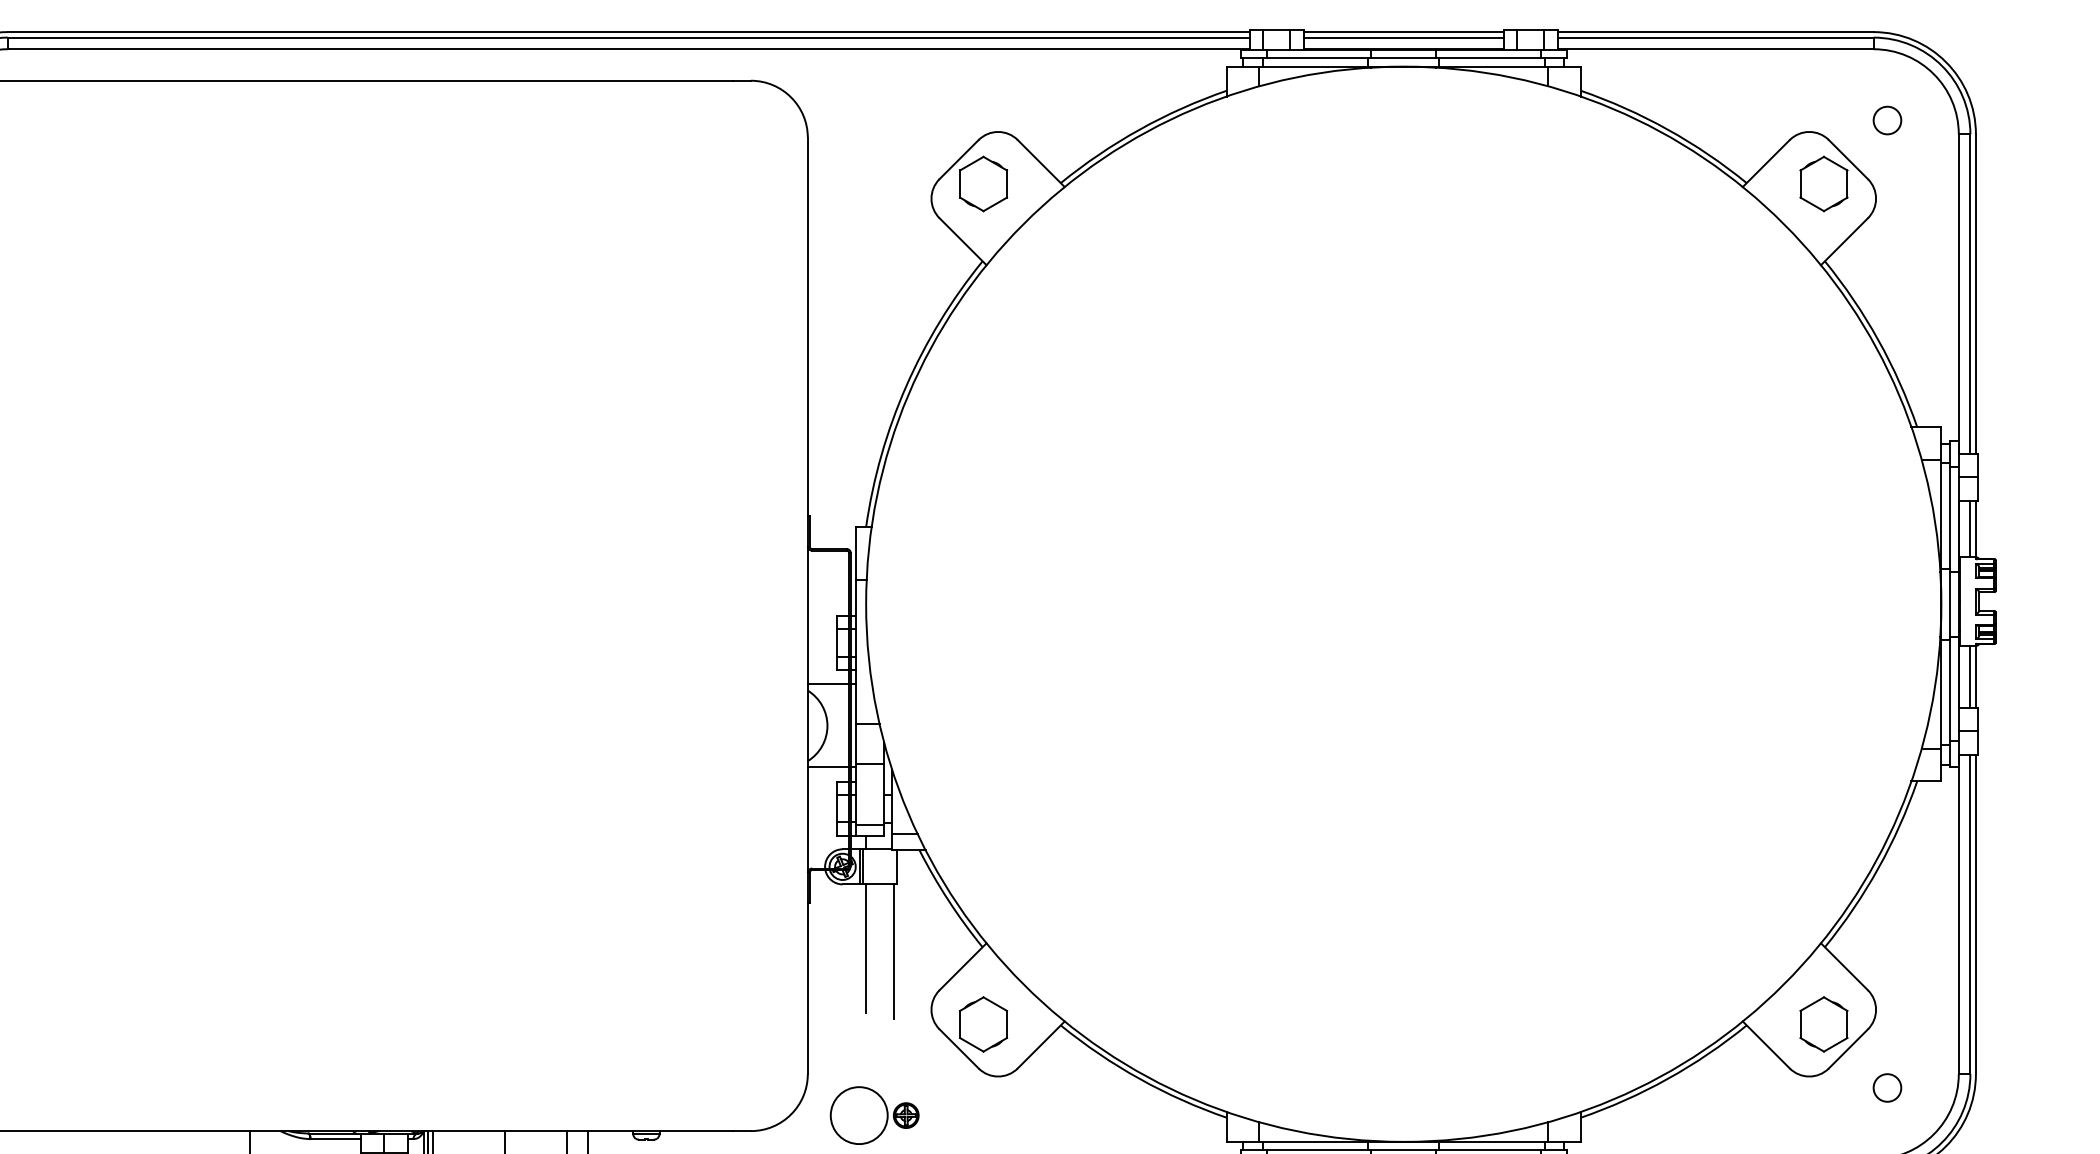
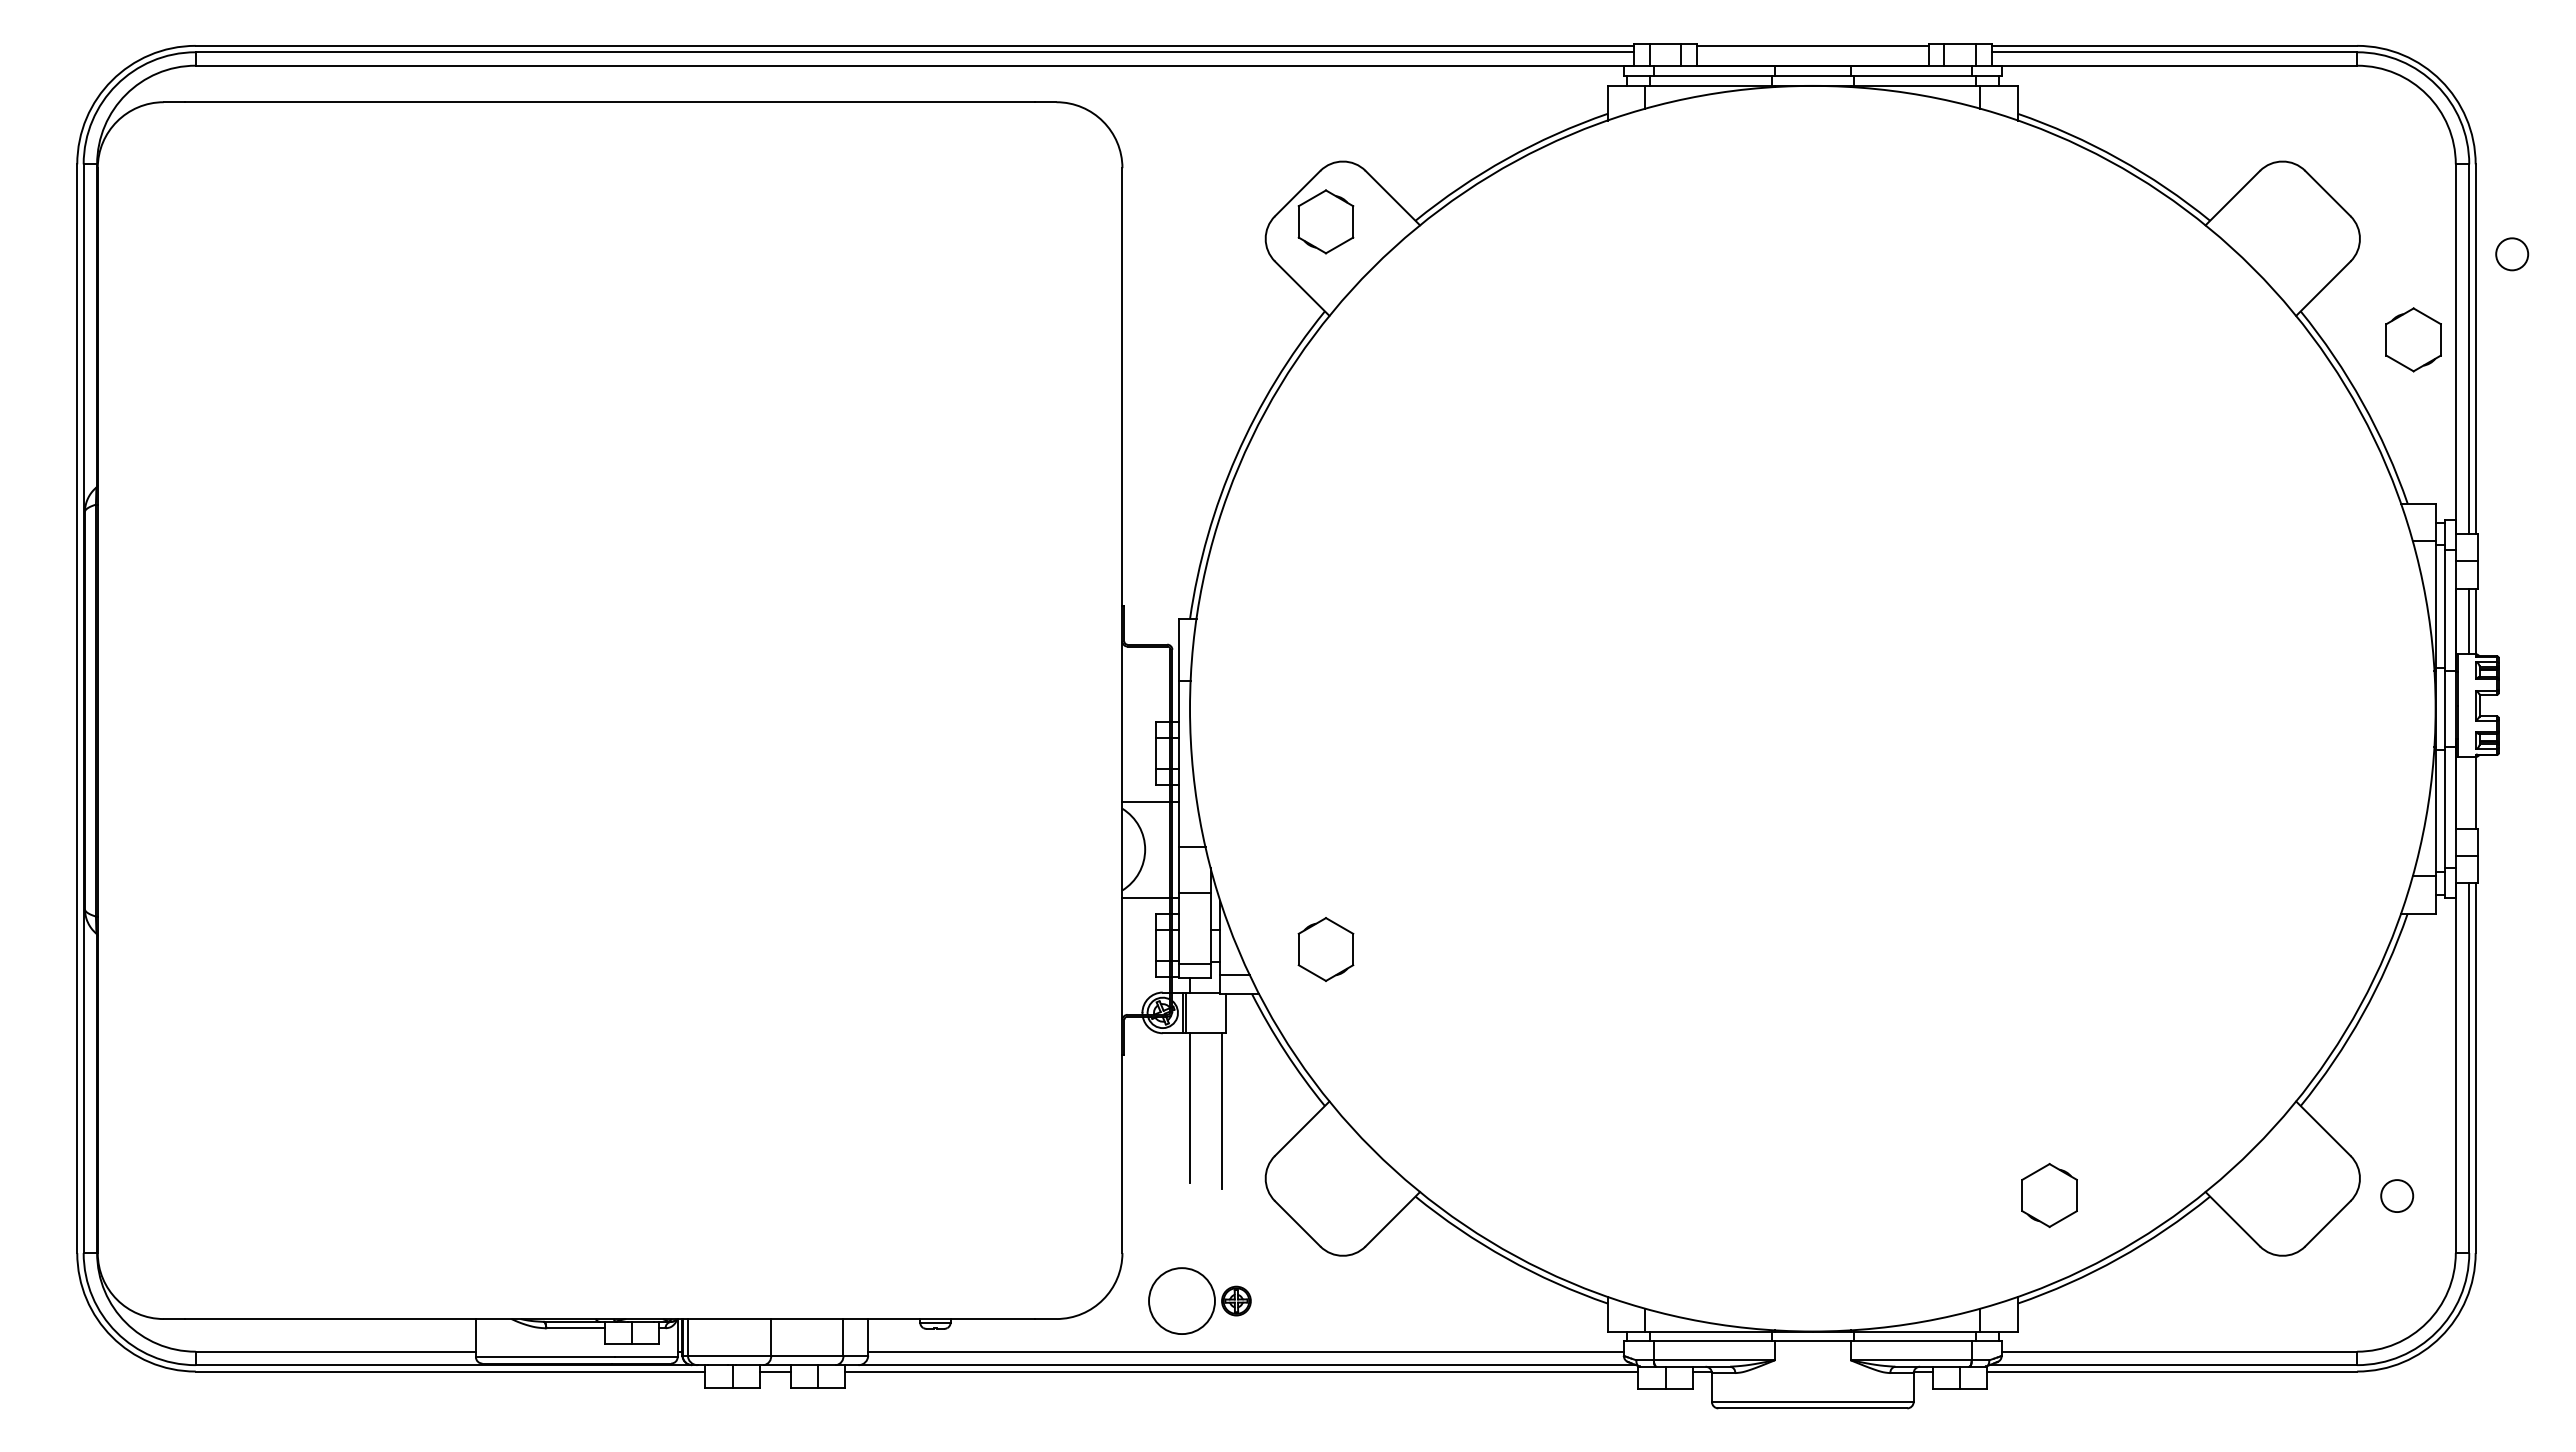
line: (1403, 37) -> (1812, 52), removed
circle: (1887, 120) -> (2512, 254), moved
part: (1823, 183) -> (2413, 339), moved
line: (1970, 676) -> (2469, 792), removed
part: (983, 1024) -> (1325, 949), moved
part: (1823, 1024) -> (2049, 1195), moved
circle: (1887, 1087) -> (2397, 1195), moved

